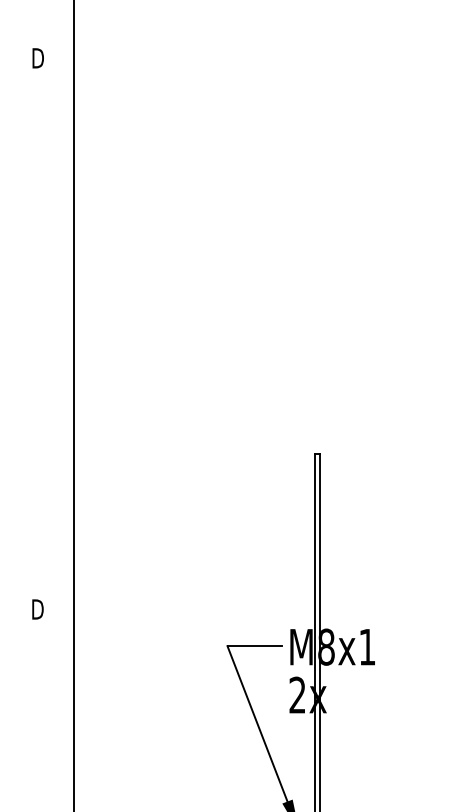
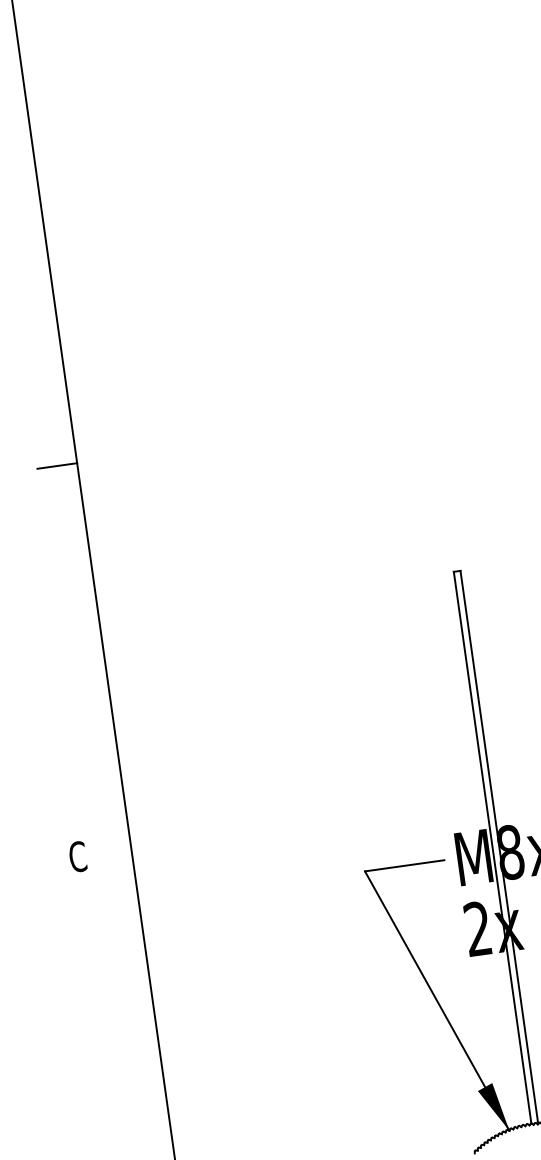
line: (59, 346) -> (56, 466), added
text: (37, 609) -> (78, 856), D -> C

